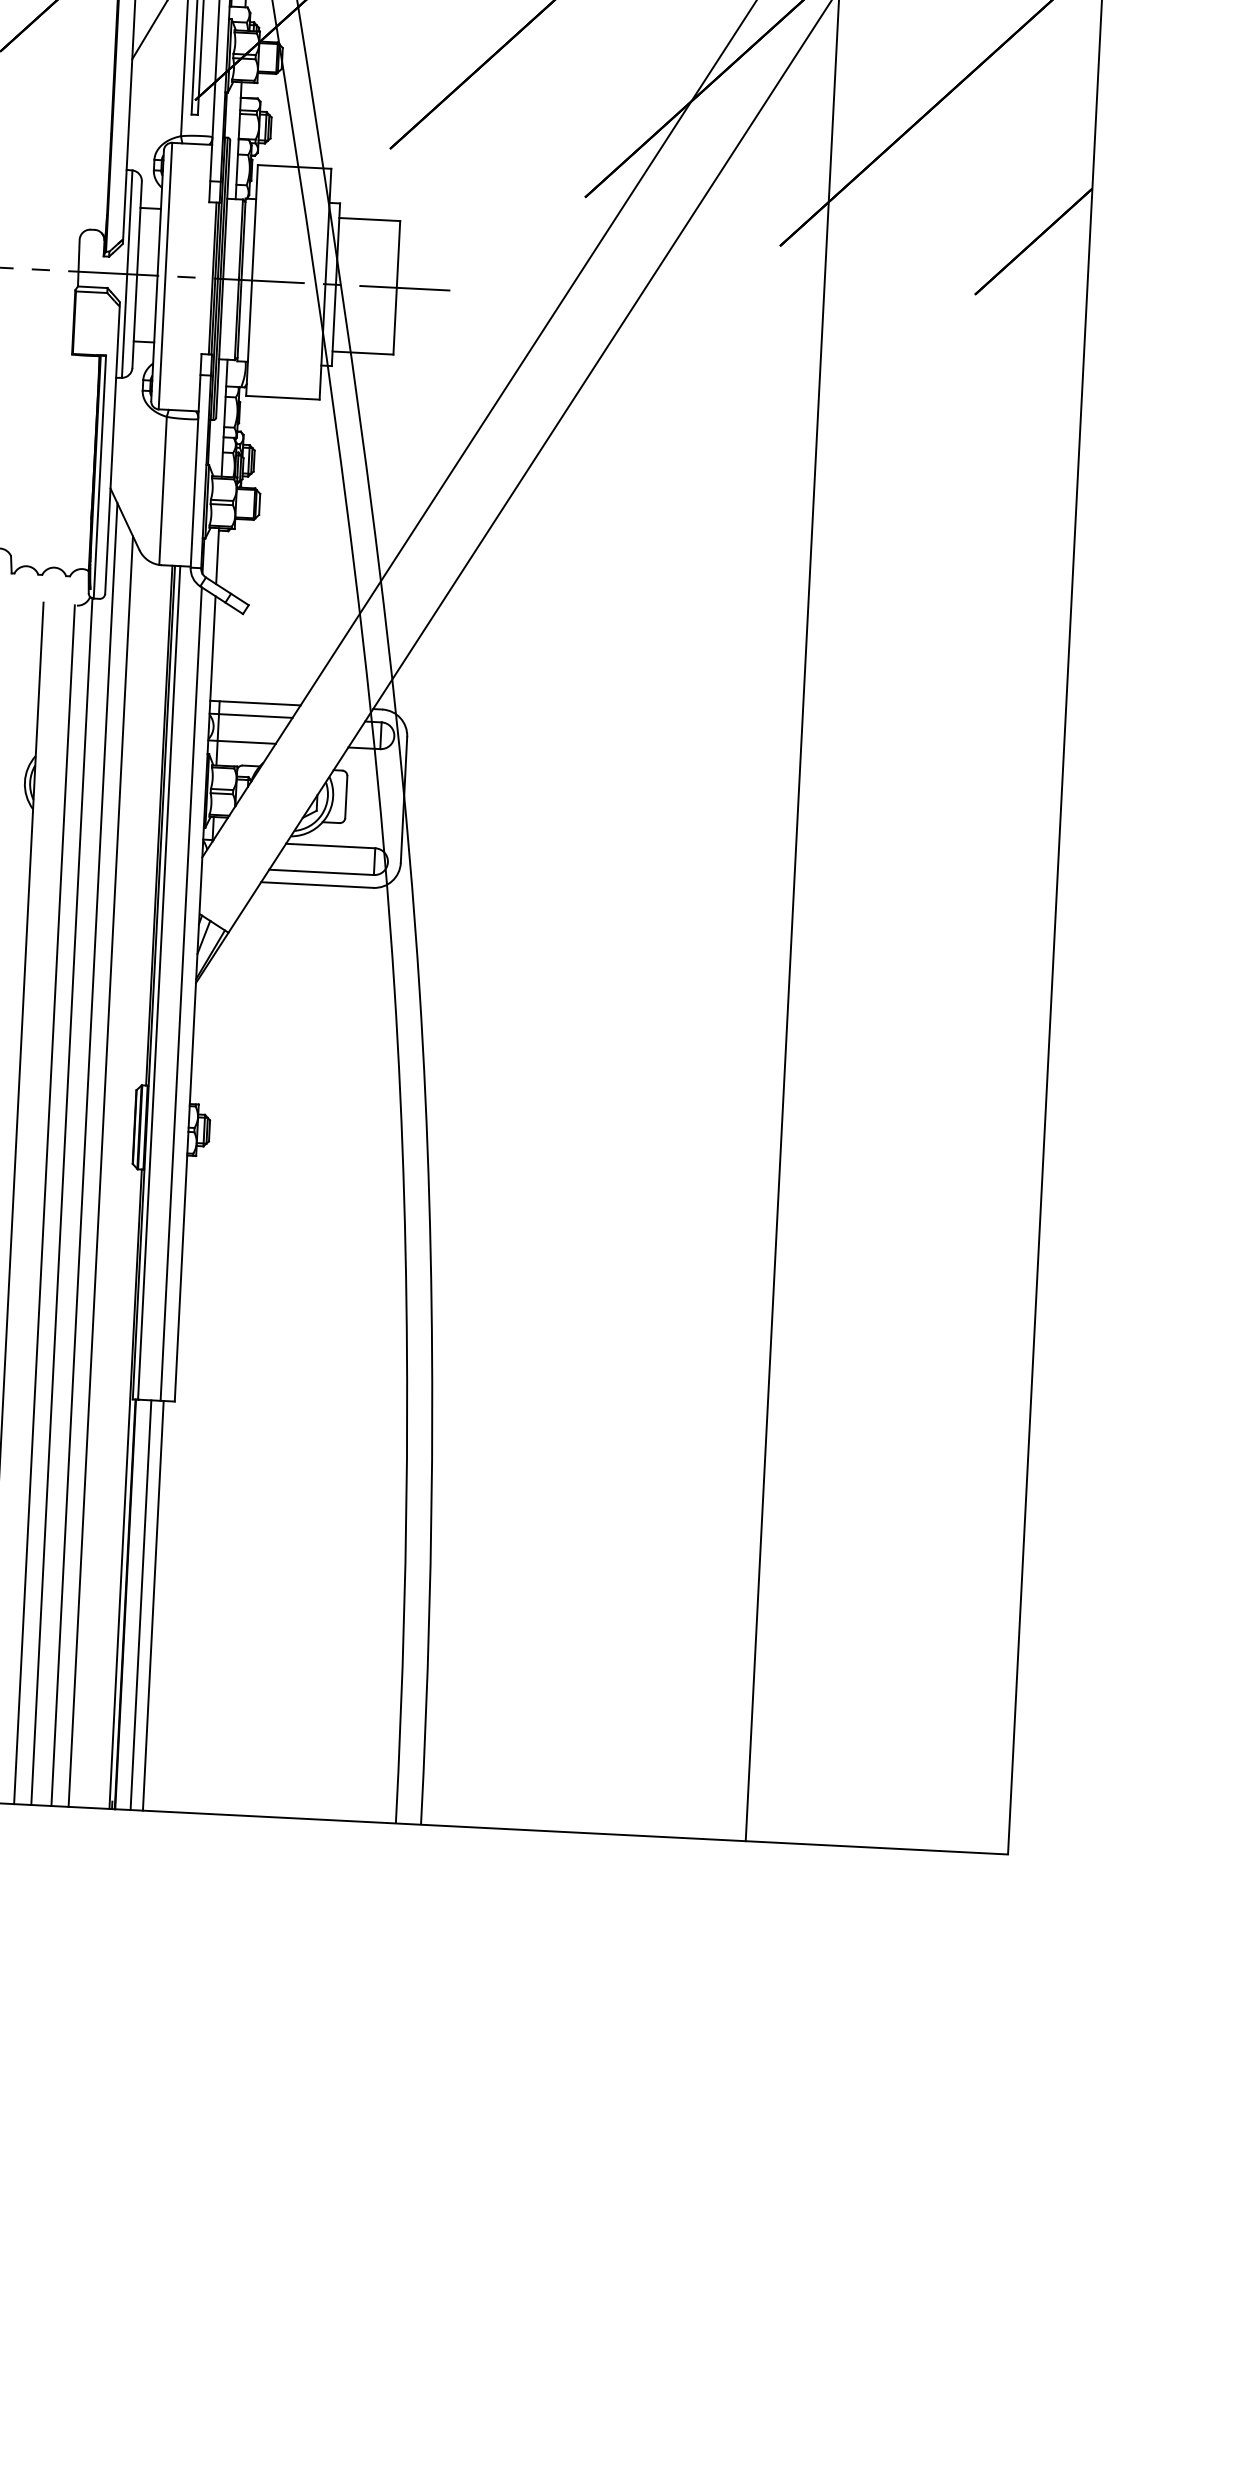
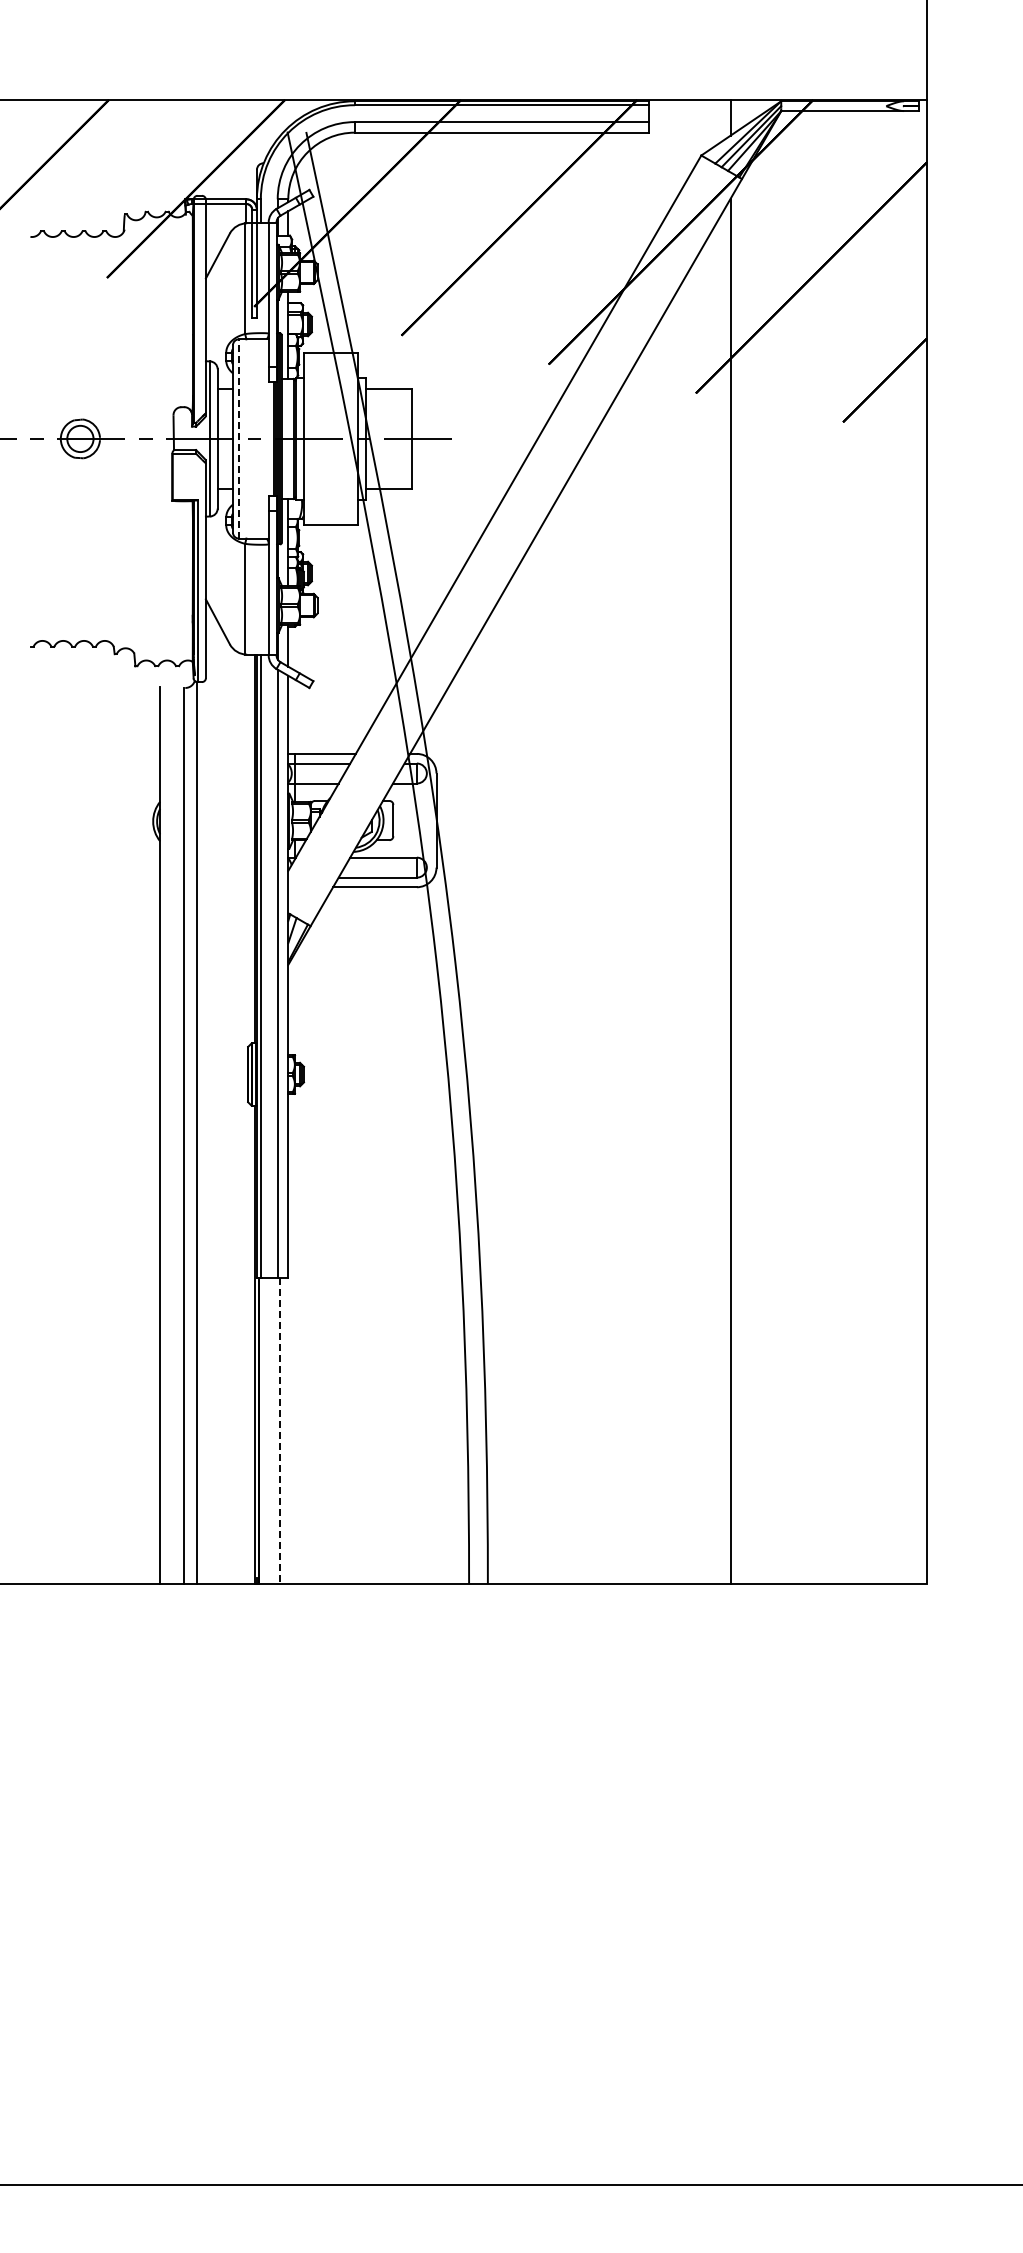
line: (165, 275) -> (238, 438), solid -> dashed
line: (84, 1153) -> (211, 1096), removed
line: (100, 1170) -> (224, 1108), removed
line: (140, 1604) -> (270, 1430), removed
line: (153, 1606) -> (280, 1431), solid -> dashed

